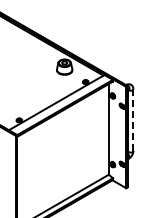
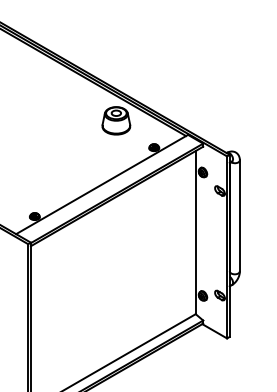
line: (133, 120) -> (240, 216), dashed -> solid

